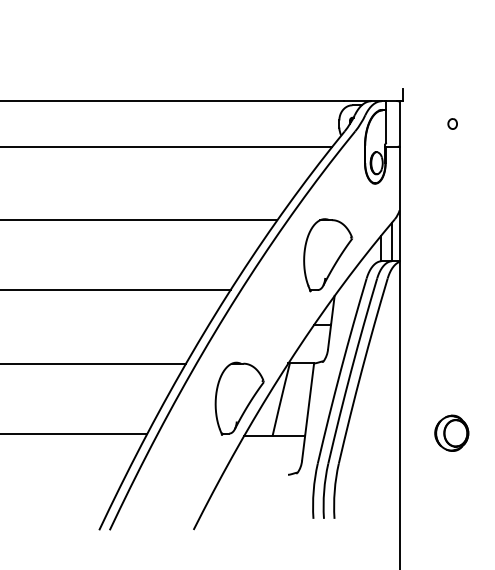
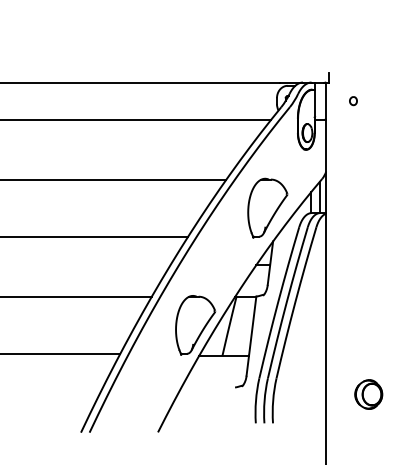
part: (452, 124) -> (353, 101), moved
part: (451, 433) -> (368, 394), moved

